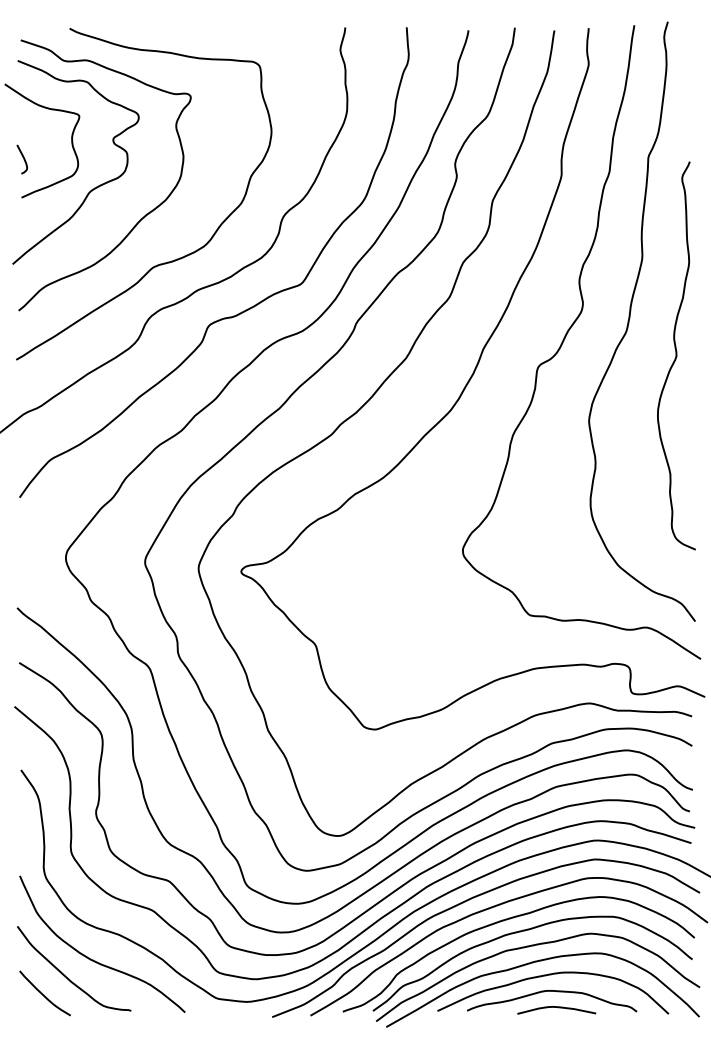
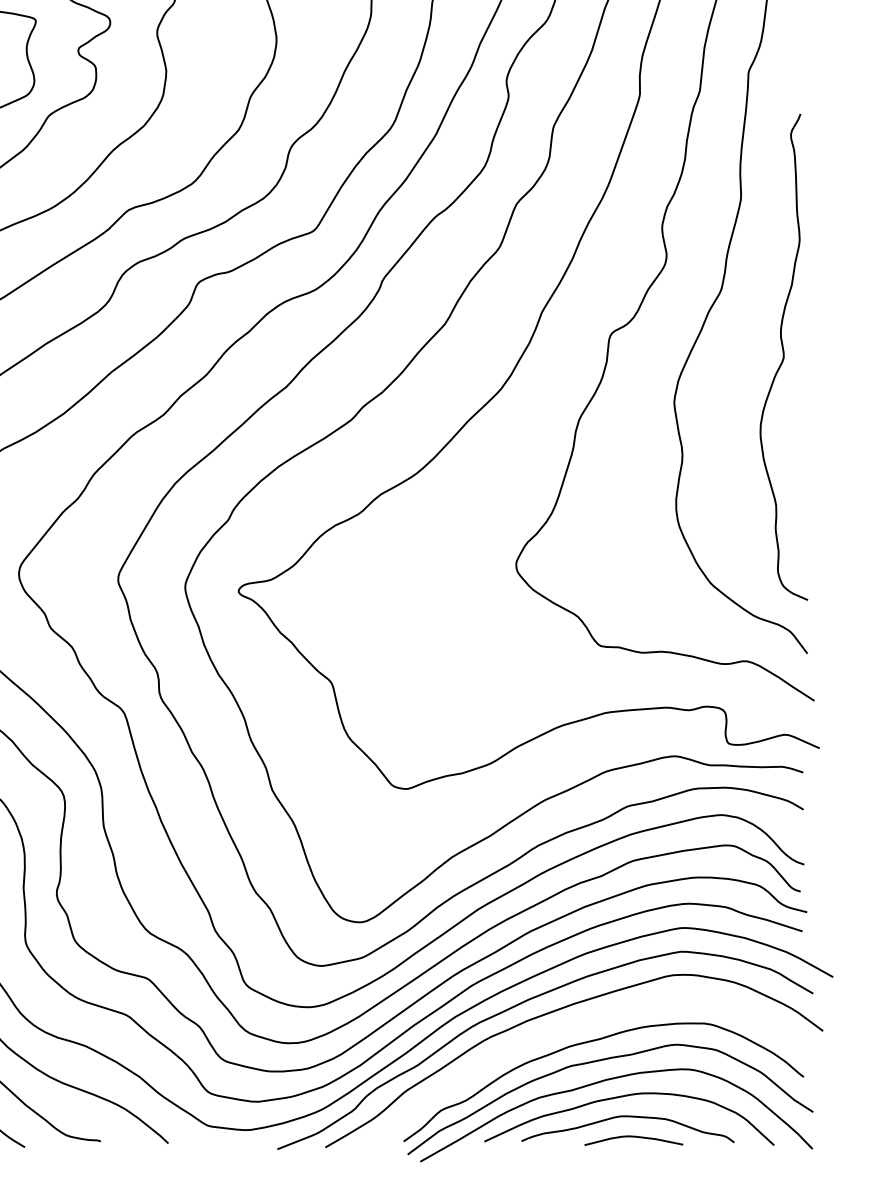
curve: (676, 355) -> (783, 356), moved
curve: (507, 920) -> (572, 1028), removed

